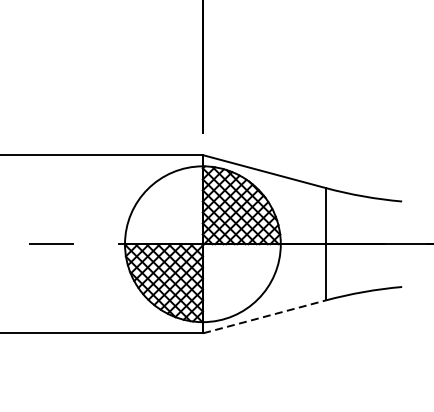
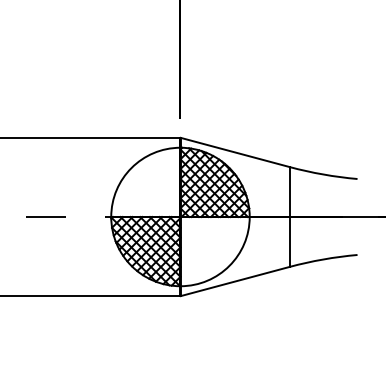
line: (264, 316) -> (235, 281), dashed -> solid

